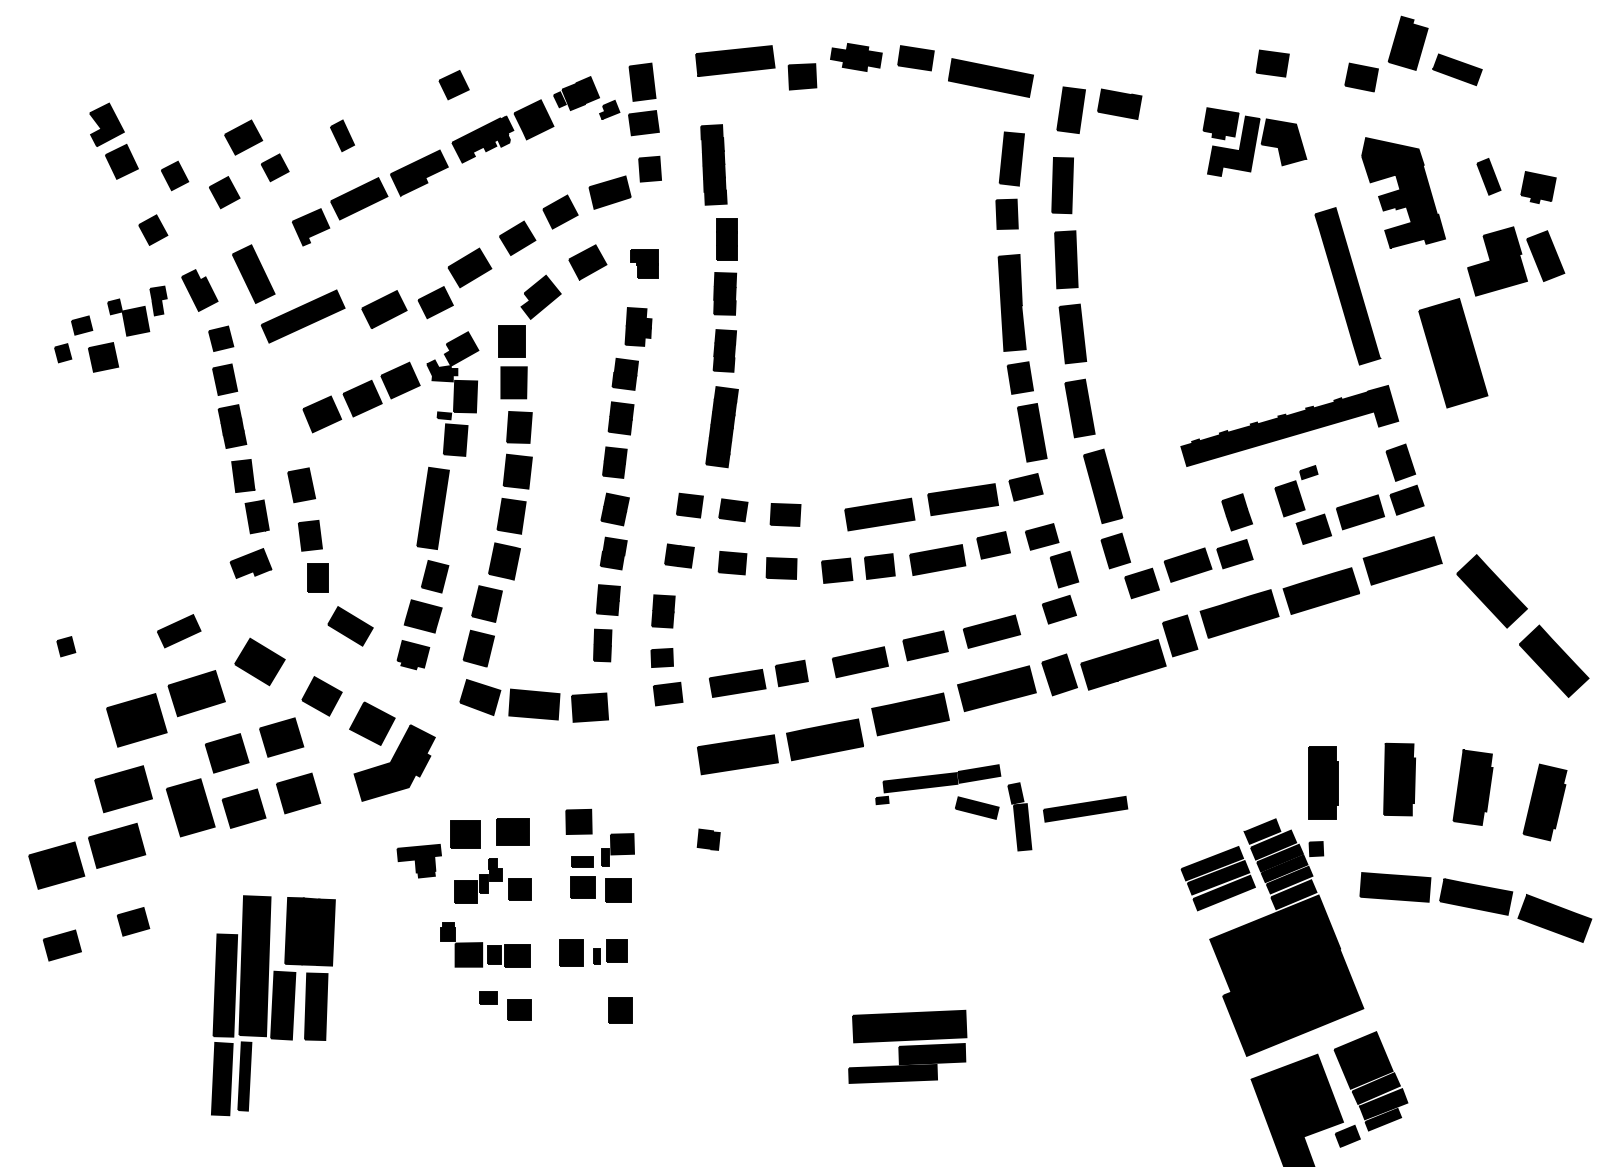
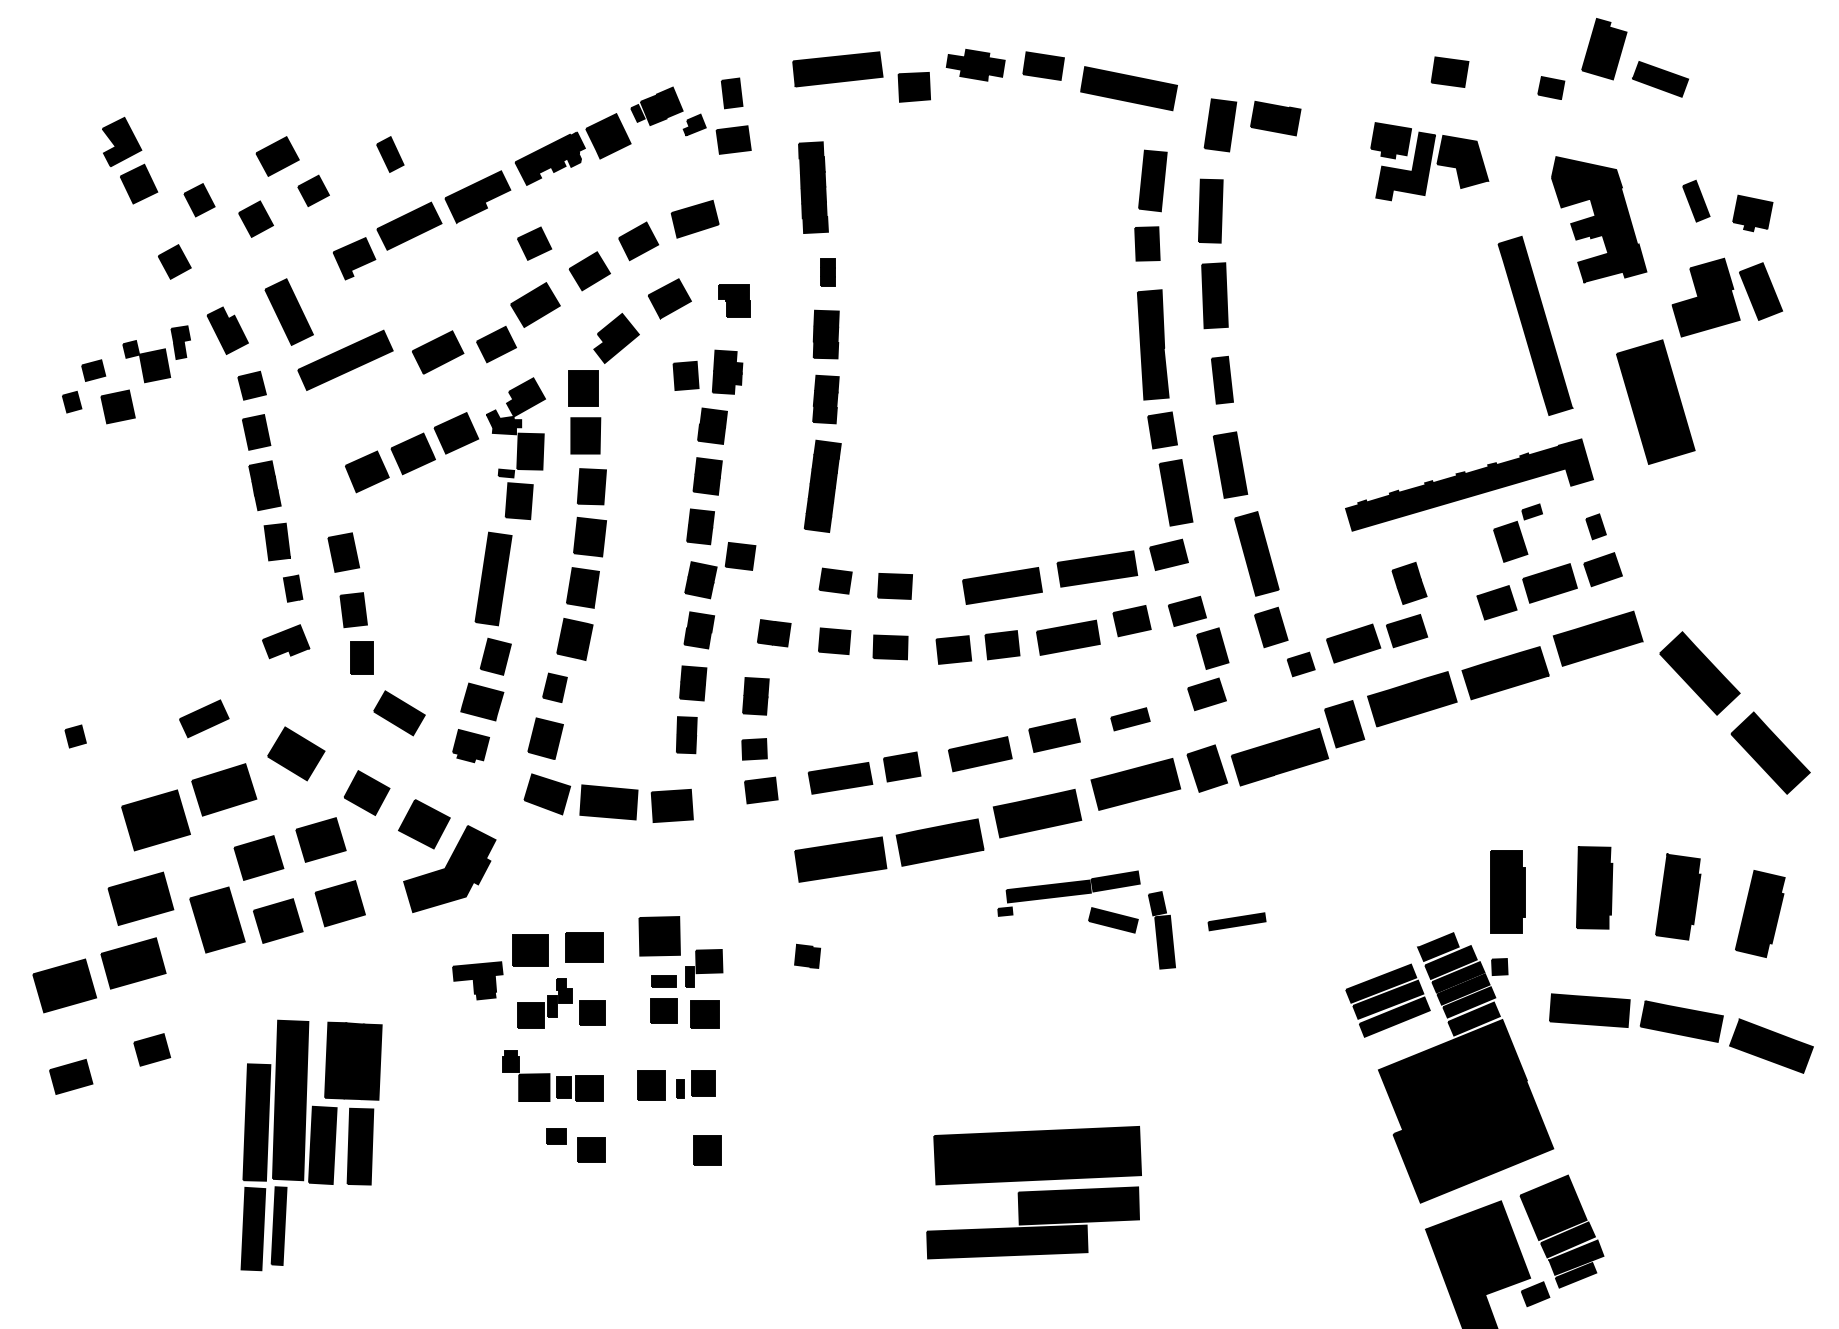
part: (1361, 77) -> (1551, 88), size x0.7
part: (642, 81) -> (732, 92), size x0.7
part: (453, 85) -> (533, 244), moved
part: (649, 168) -> (685, 375), moved
part: (726, 239) -> (827, 272), size x0.6
part: (1072, 333) -> (1221, 379), size x0.7
part: (1400, 462) -> (1595, 526), size x0.6
part: (1296, 491) -> (1518, 533), moved
part: (689, 505) -> (740, 556), moved
part: (256, 516) -> (292, 588), size x0.7
part: (1141, 583) -> (1300, 664), size x0.7
part: (486, 603) -> (554, 687), size x0.7
part: (992, 631) -> (1130, 719), size x0.6
part: (1085, 809) -> (1236, 921), size x0.6
part: (578, 821) -> (659, 935), size x1.4
part: (907, 1046) -> (1033, 1191), size x1.6

